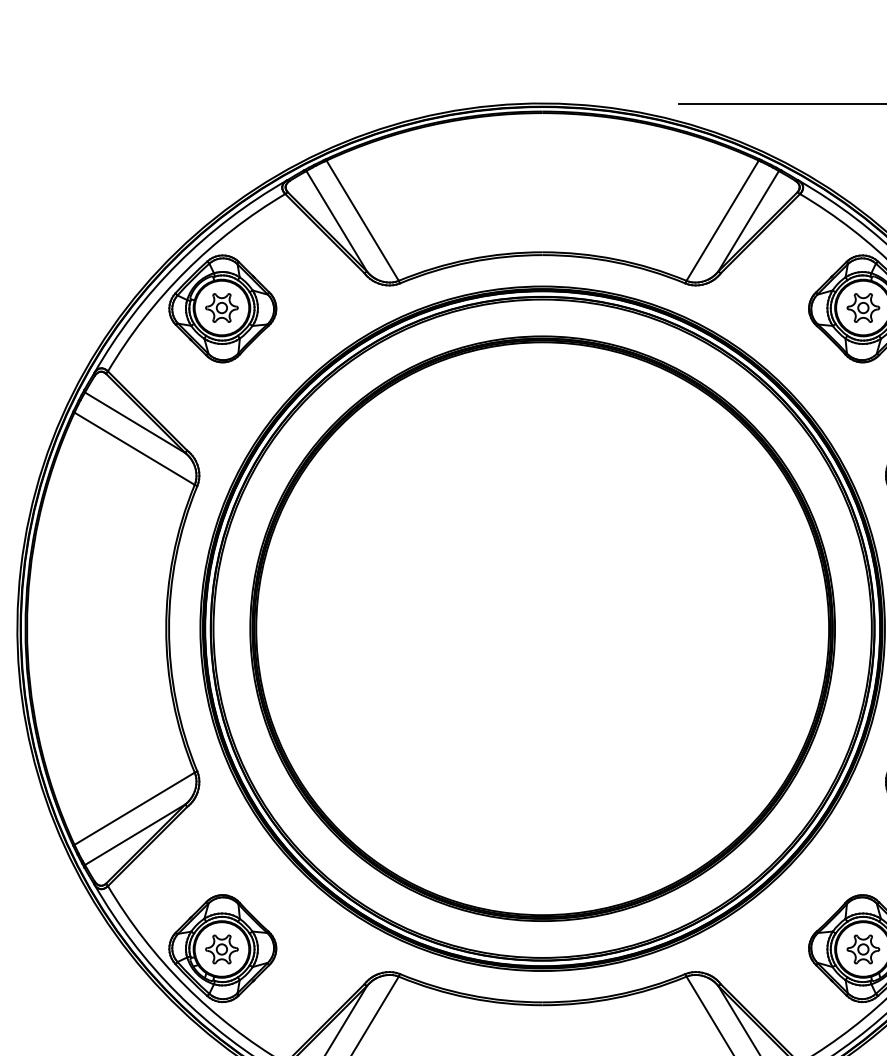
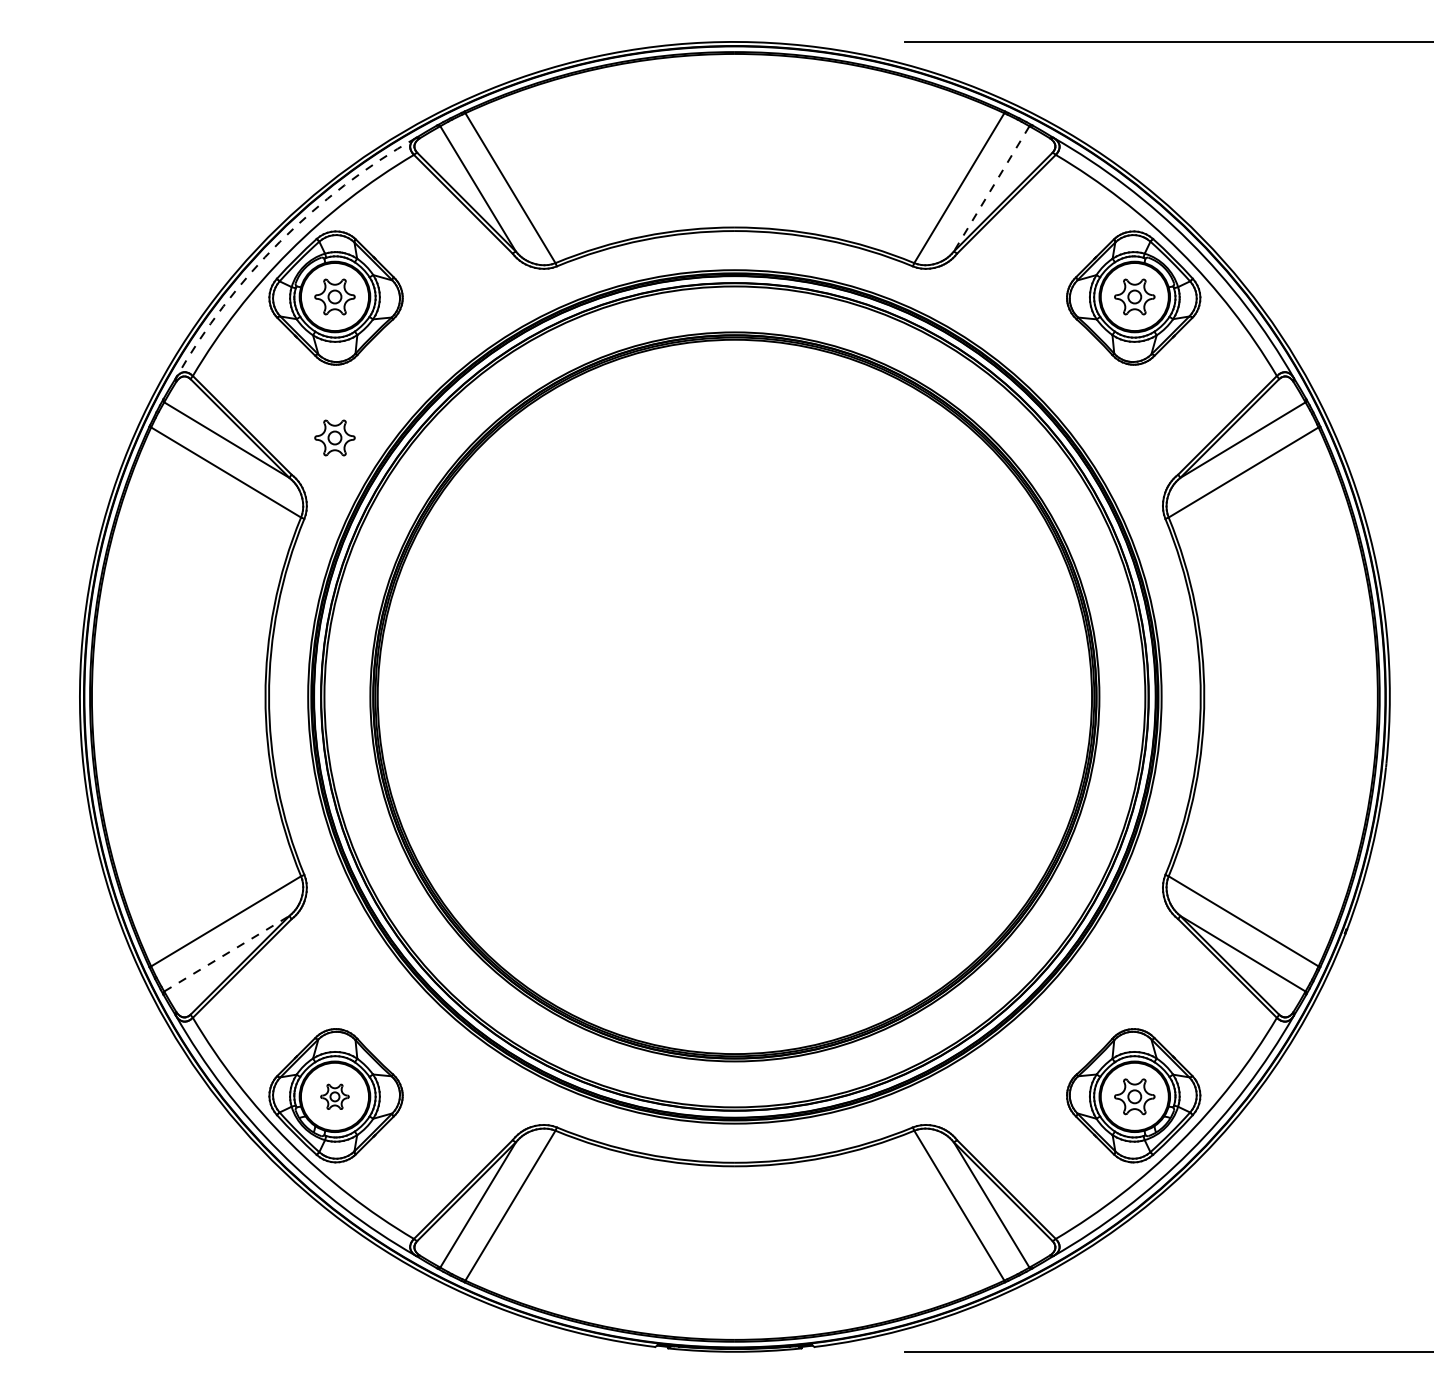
line: (748, 221) -> (991, 189), solid -> dashed
arc: (177, 263) -> (279, 241), solid -> dashed
part: (221, 420) -> (334, 437), added
line: (135, 834) -> (227, 953), solid -> dashed
part: (221, 949) -> (334, 1096), size x0.7

